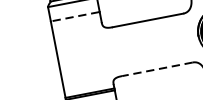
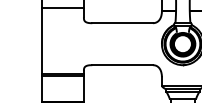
line: (74, 16) -> (62, 8), dashed -> solid
line: (157, 69) -> (122, 65), dashed -> solid

